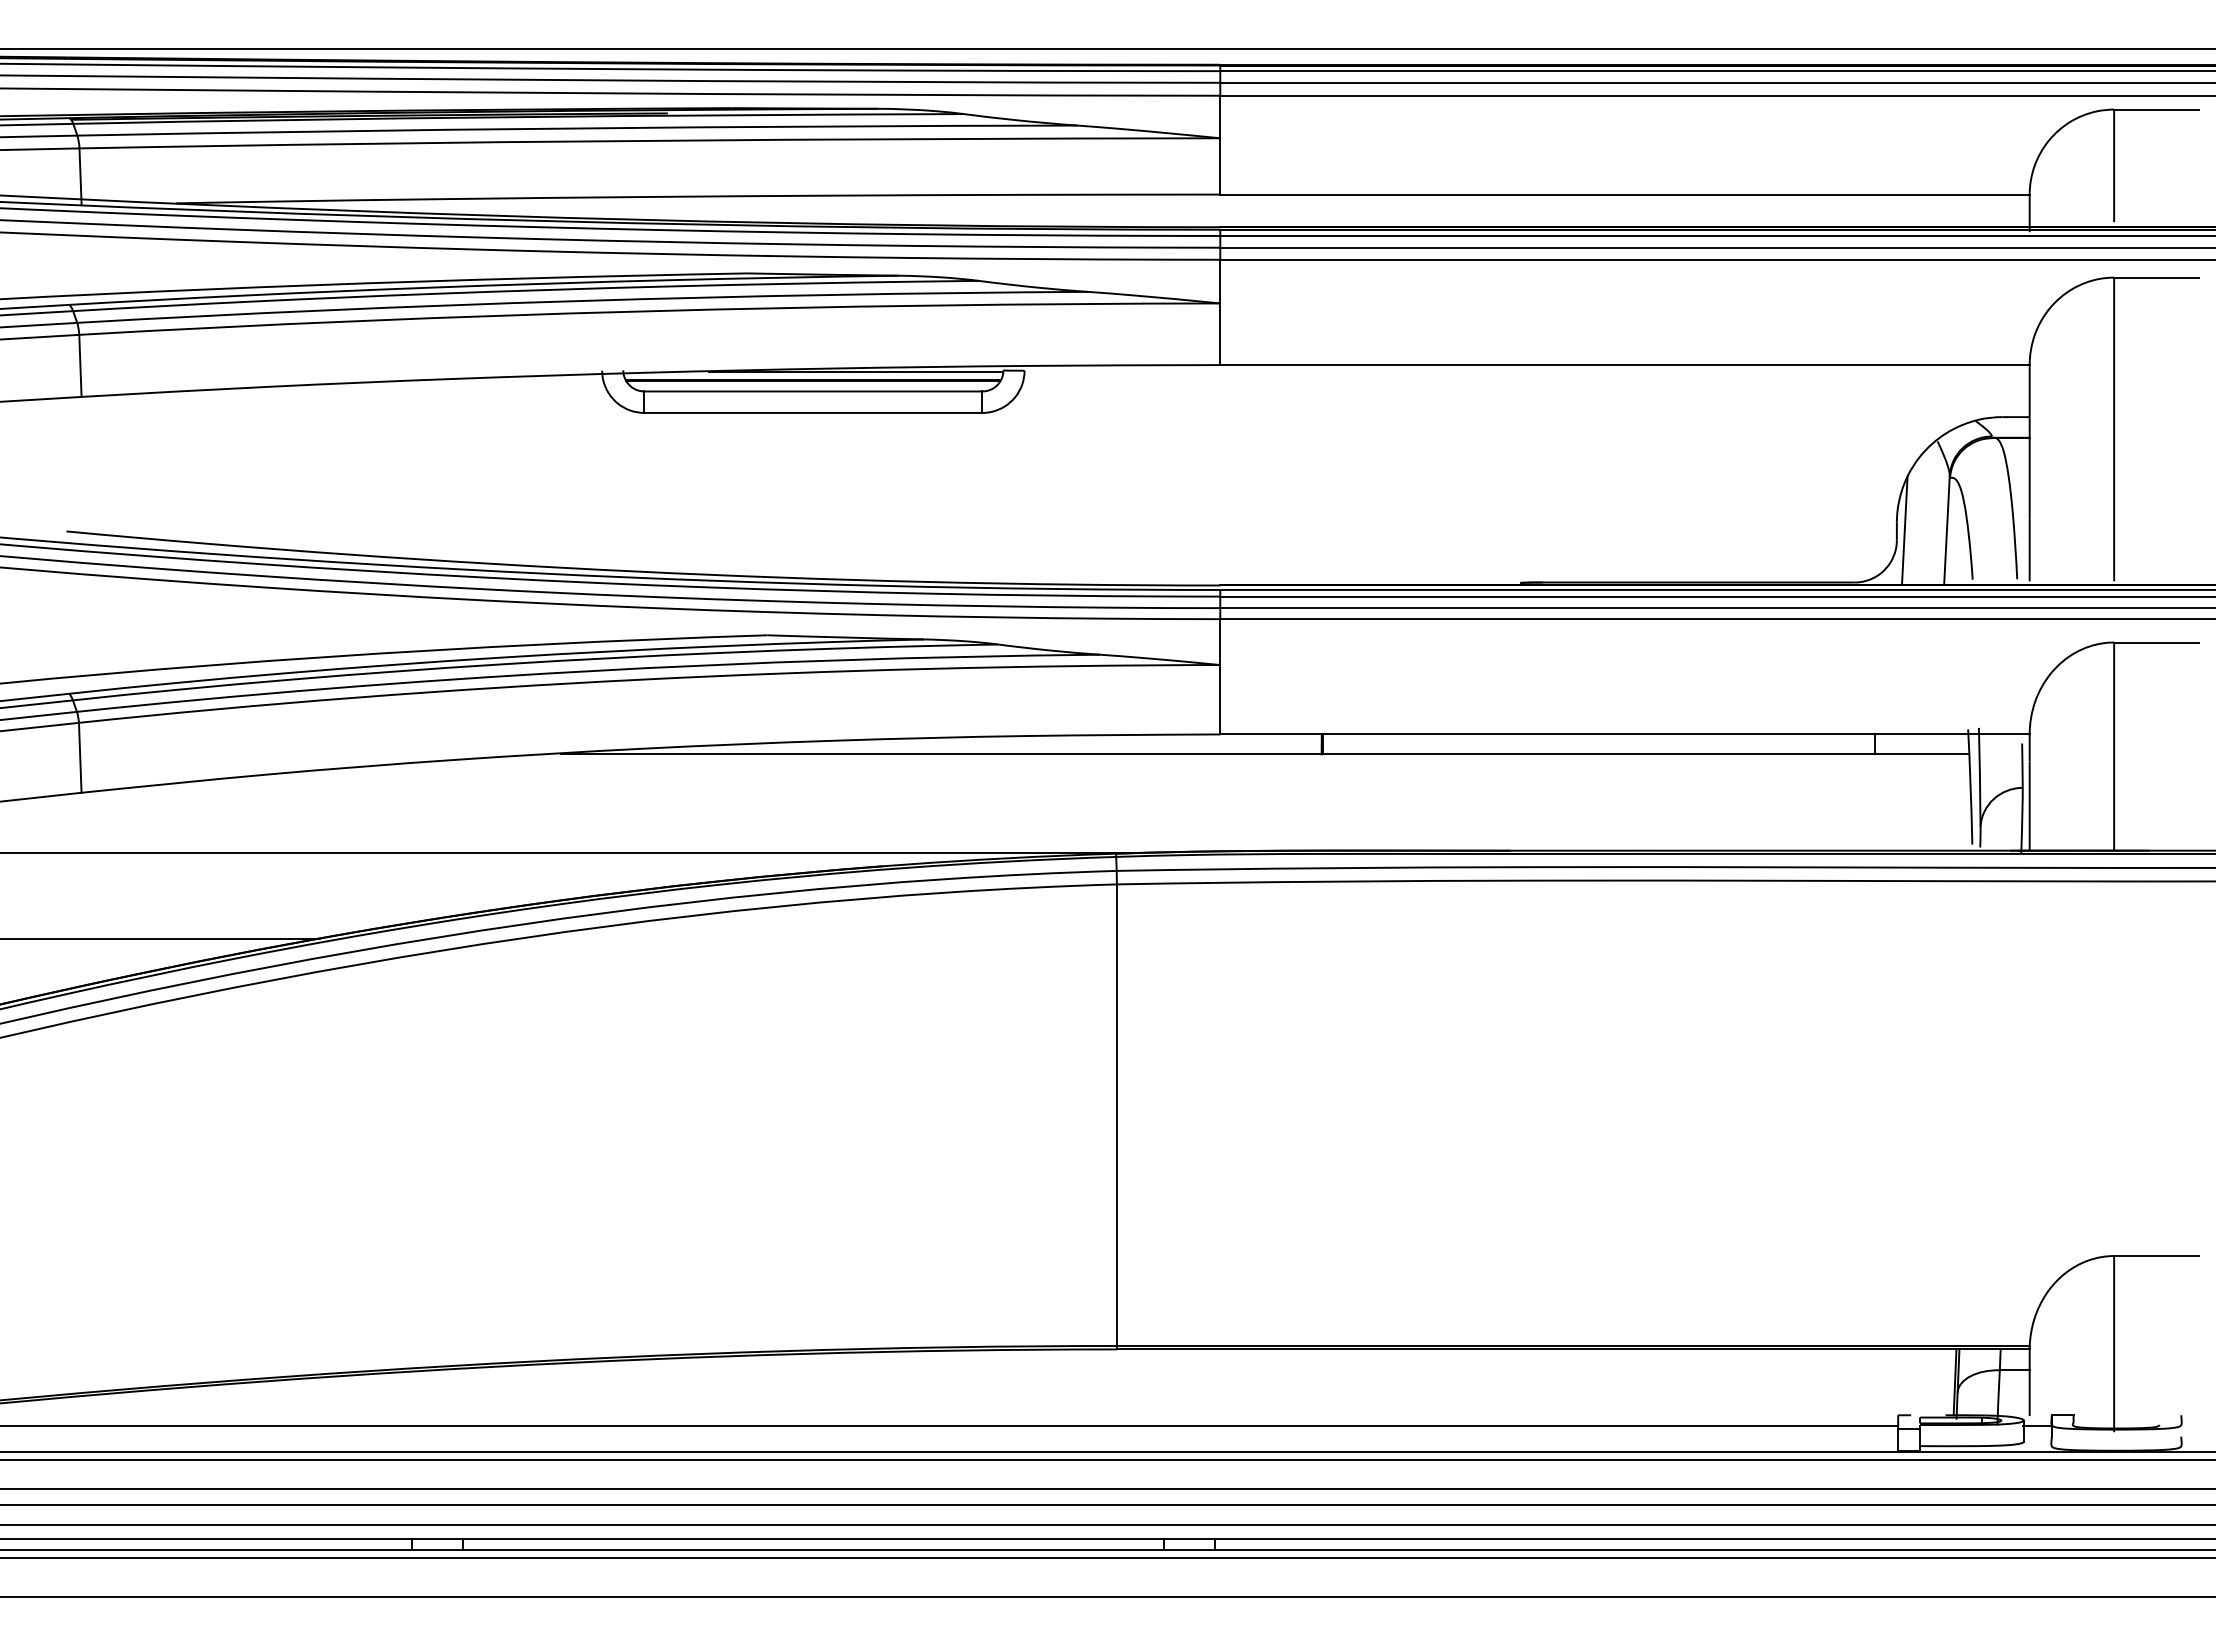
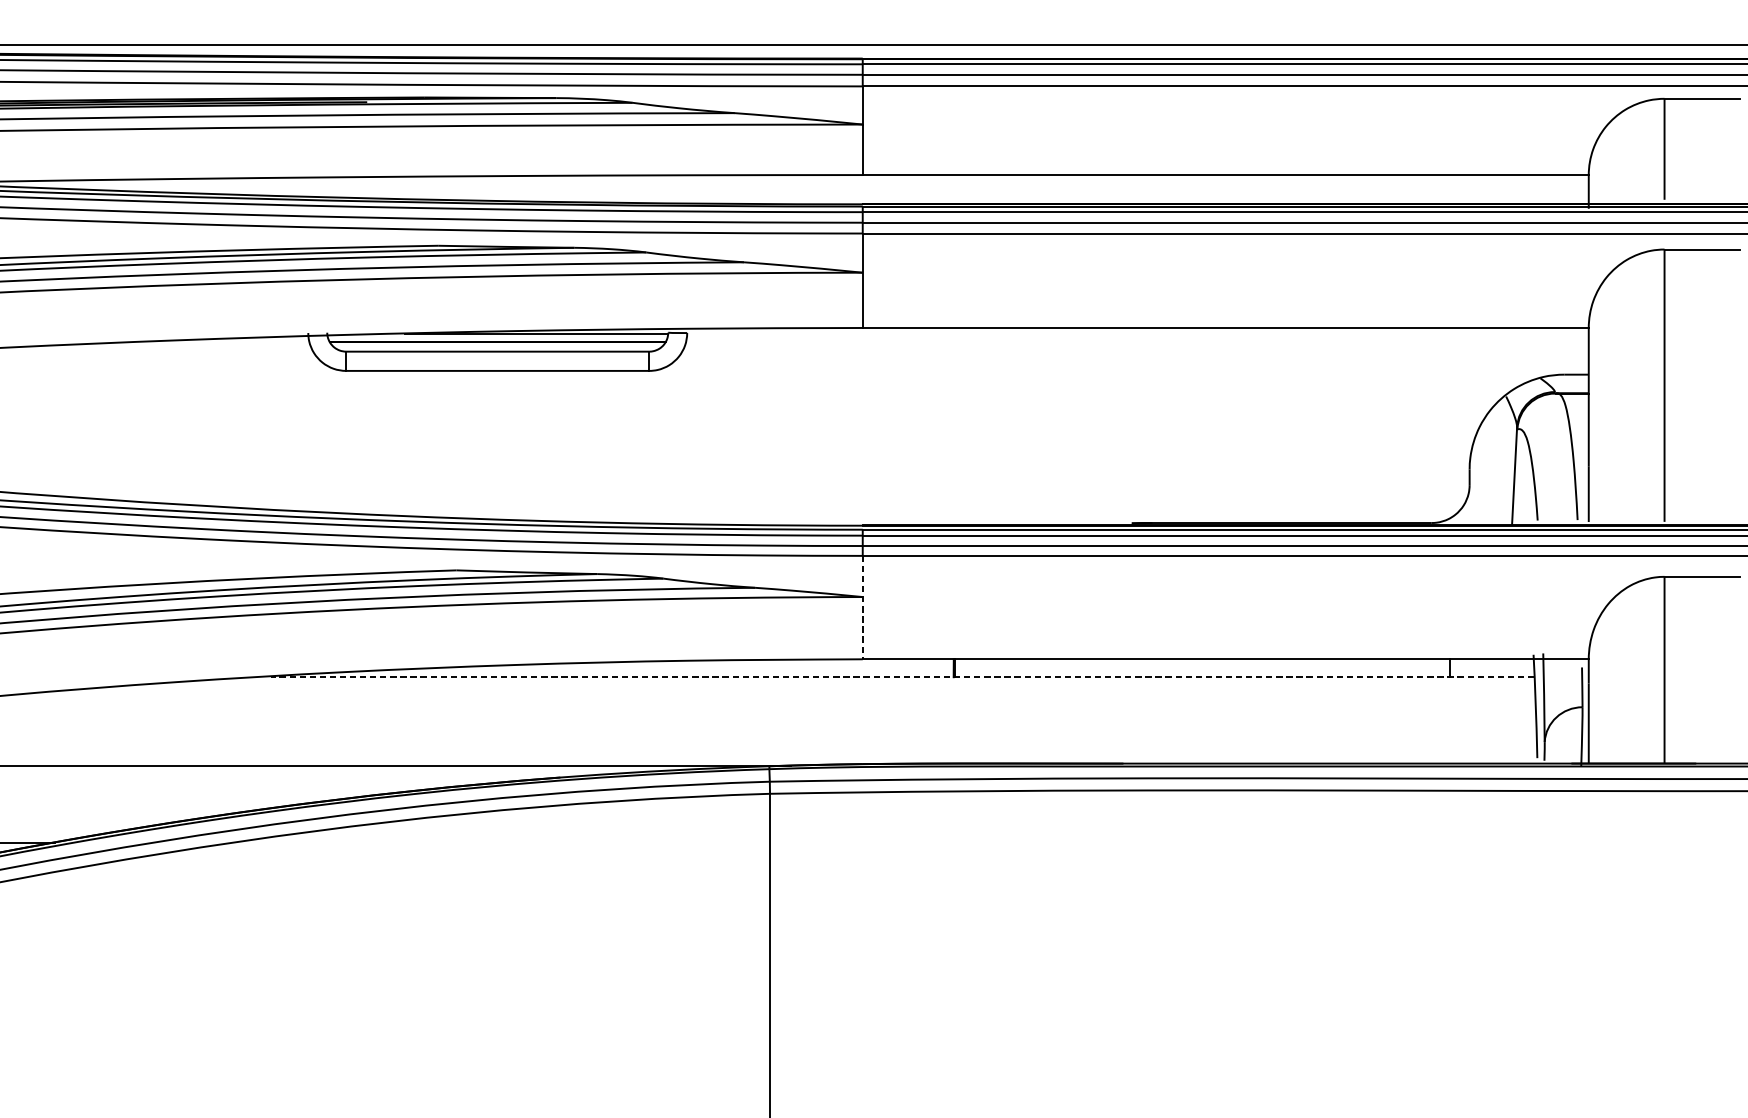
line: (1904, 530) -> (1476, 476), removed
line: (1220, 676) -> (862, 607), solid -> dashed
line: (1264, 754) -> (902, 677), solid -> dashed

